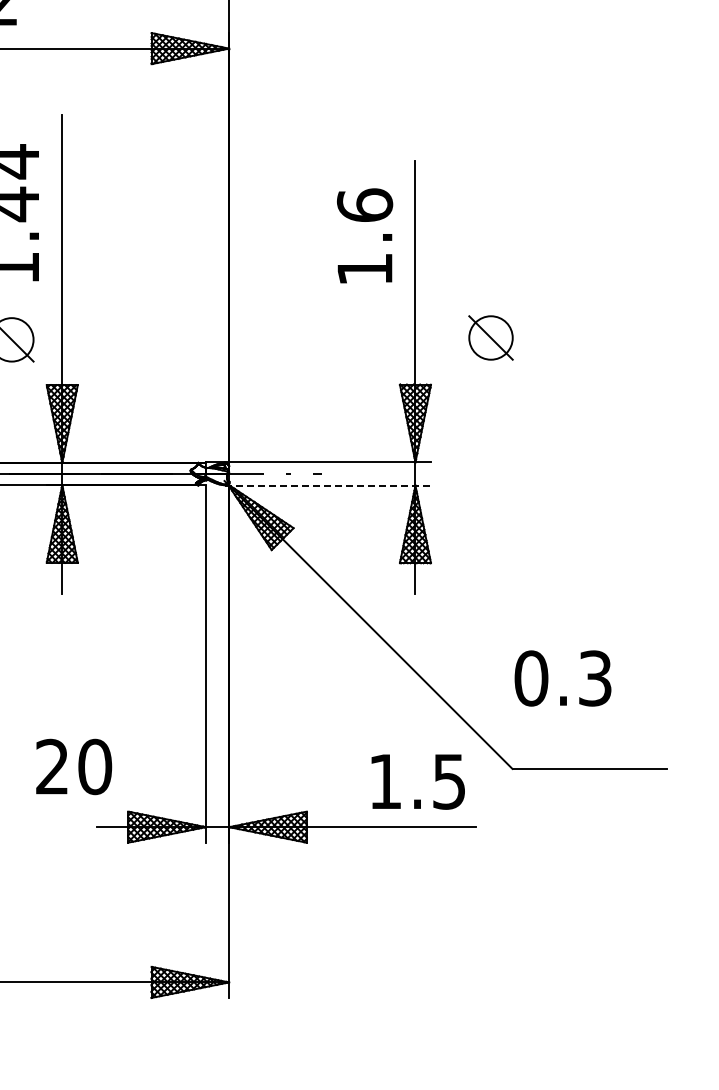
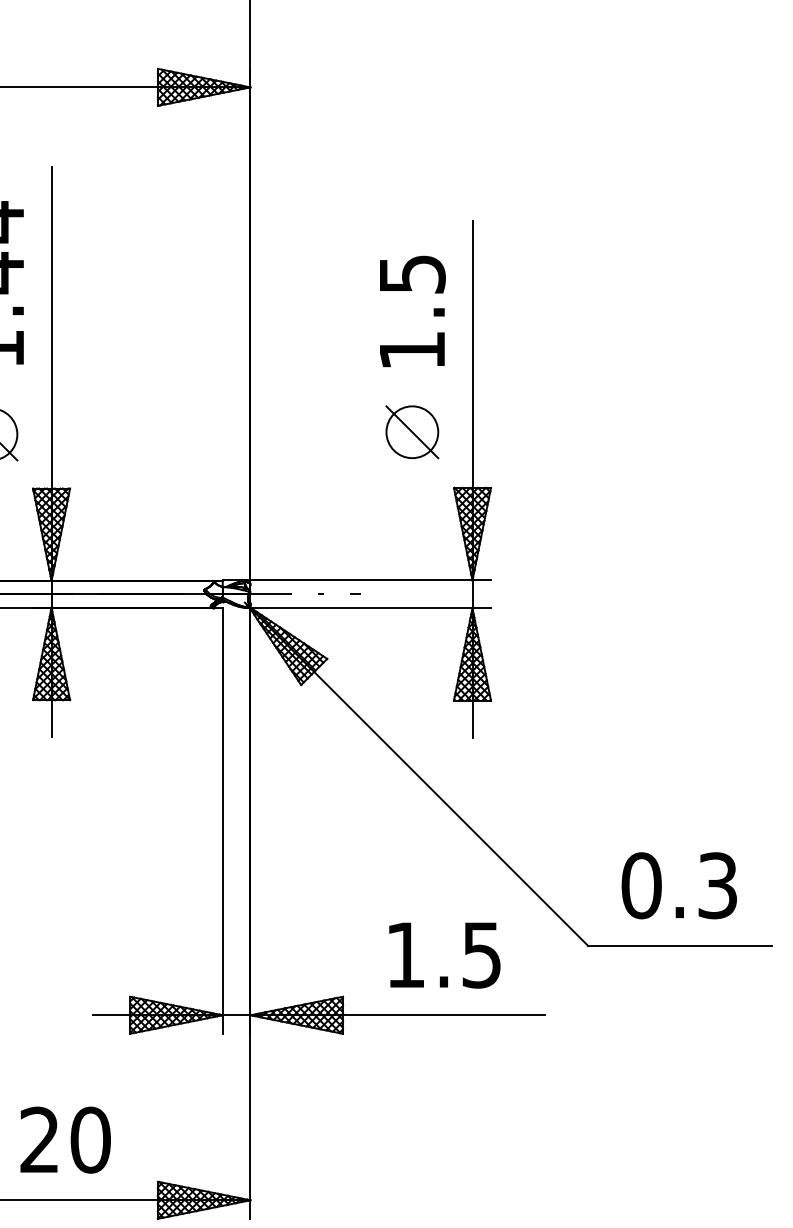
text: (364, 204) -> (411, 273), 1.6 -> 1.5
part: (490, 337) -> (411, 431), moved
line: (328, 485) -> (368, 608), dashed -> solid
text: (562, 678) -> (678, 885), moved
text: (74, 766) -> (66, 1139), moved
text: (417, 781) -> (443, 954), moved

